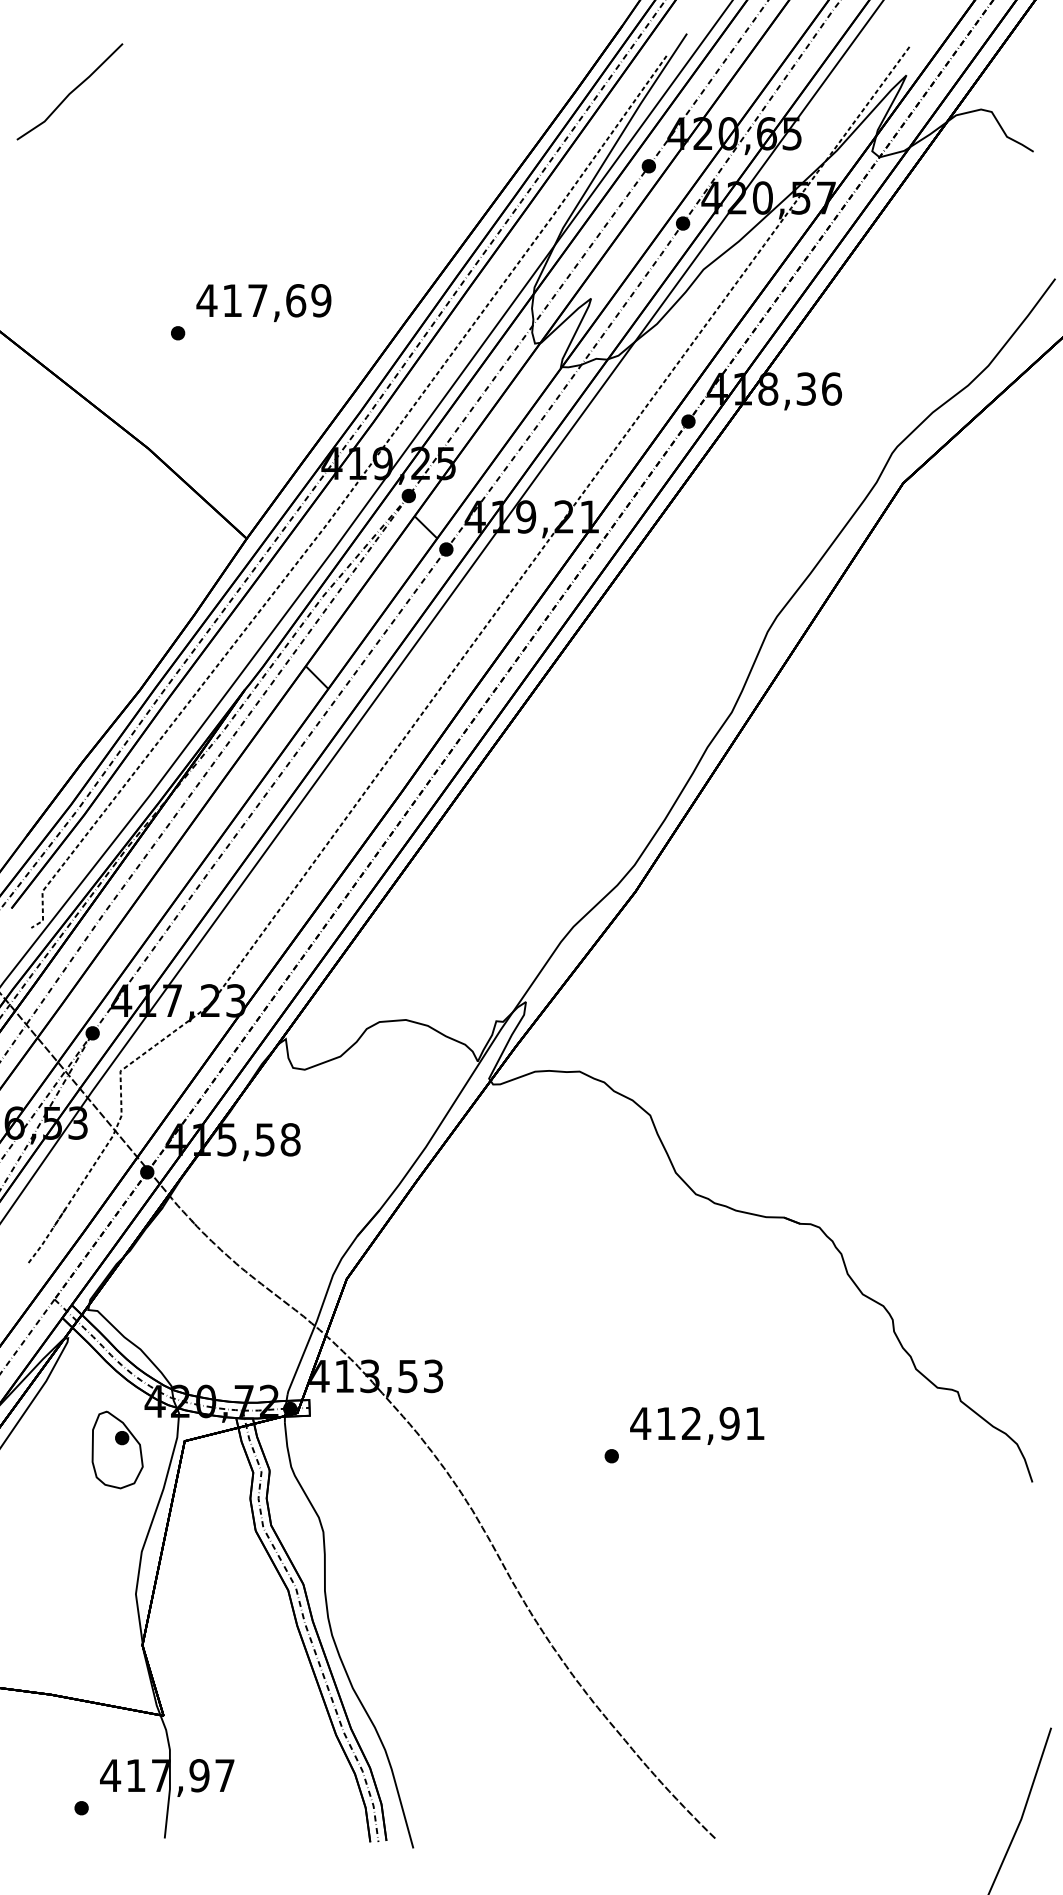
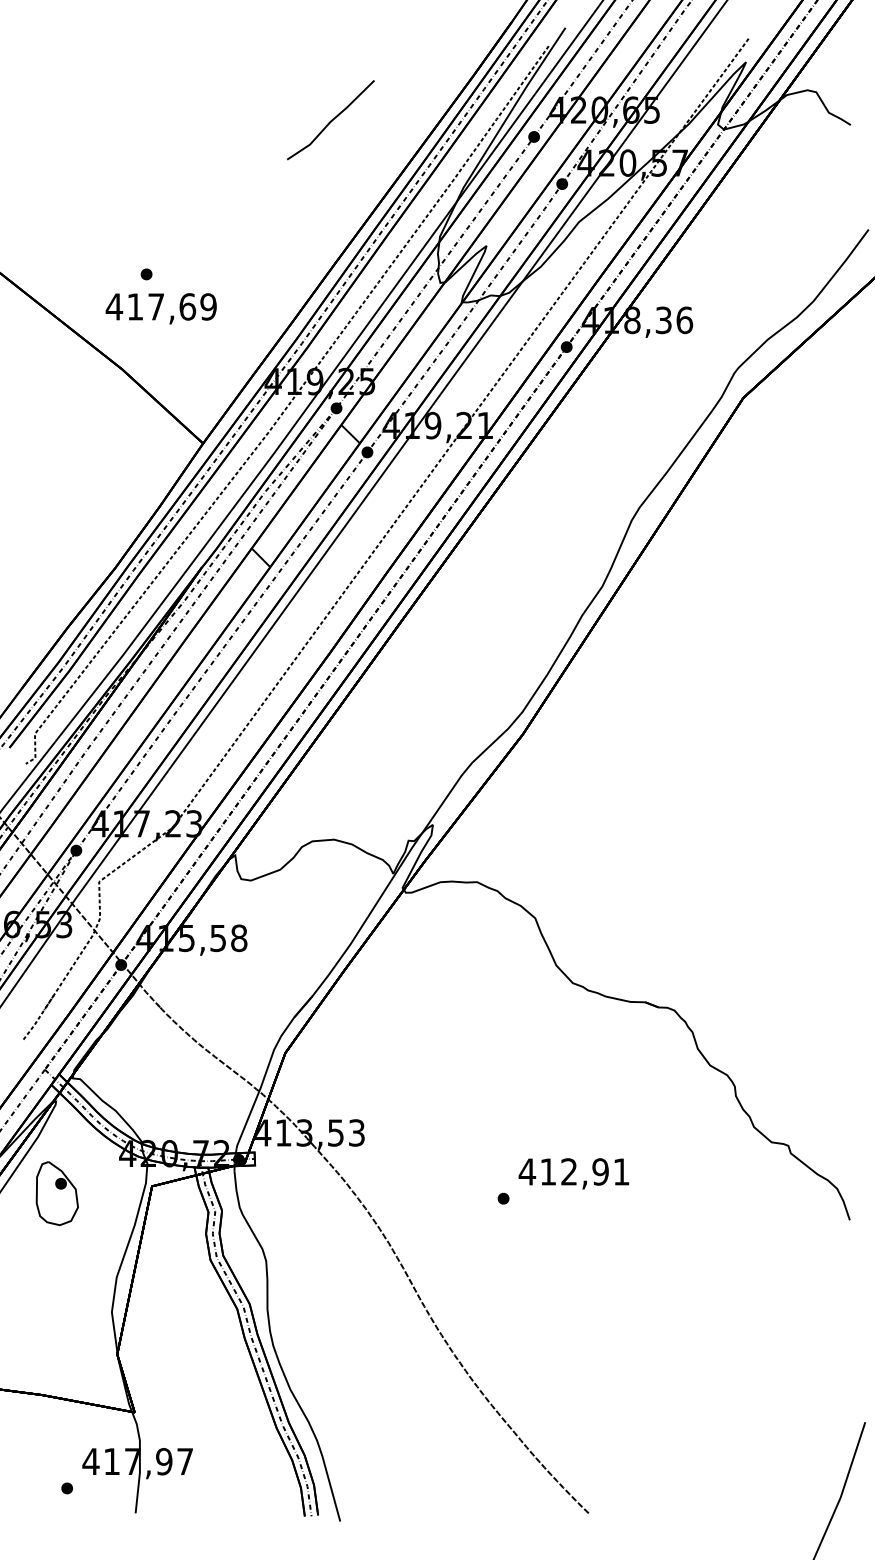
line: (70, 91) -> (331, 119), moved
text: (263, 302) -> (160, 308), moved
part: (117, 1449) -> (57, 1193), moved

